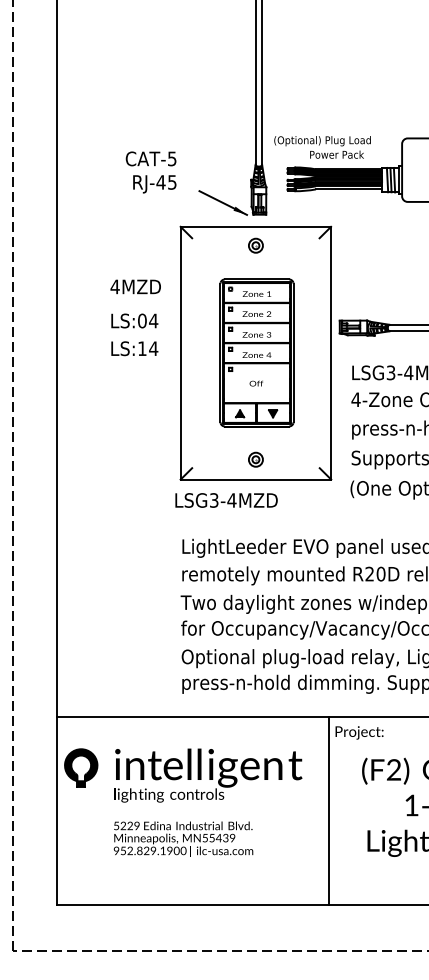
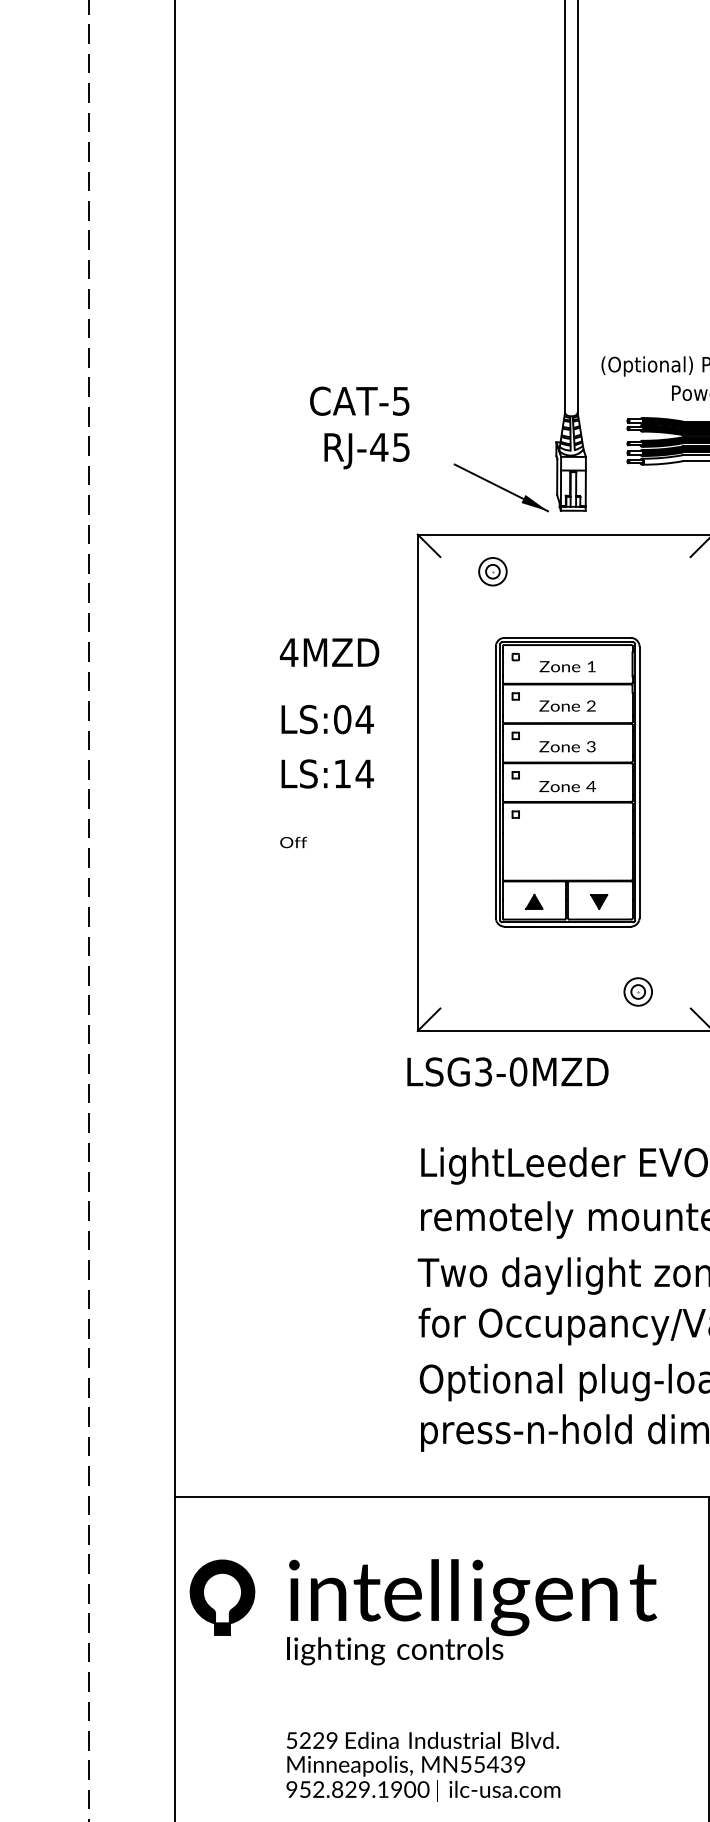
part: (255, 245) -> (492, 571), moved
text: (255, 383) -> (291, 842), moved
part: (255, 459) -> (637, 991), moved
text: (231, 500) -> (517, 1072), LSG3-4MZD -> LSG3-0MZD
text: (183, 838) -> (423, 1765), moved

